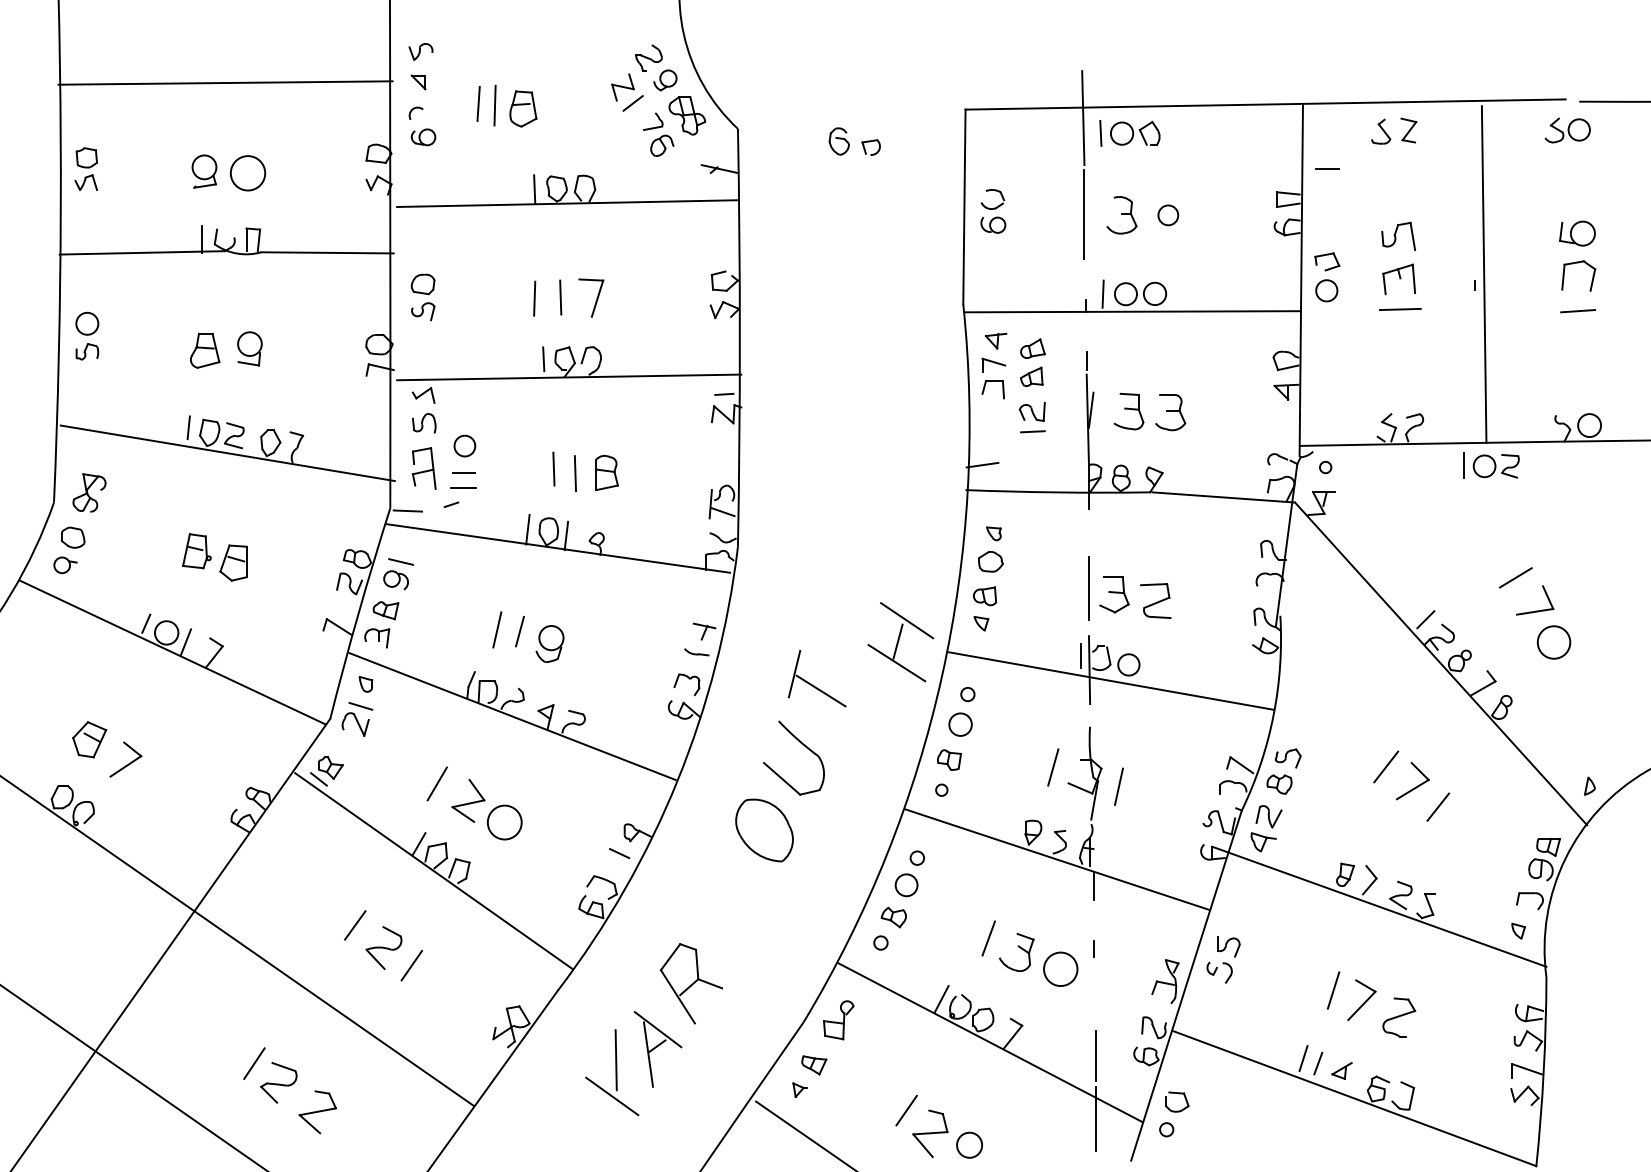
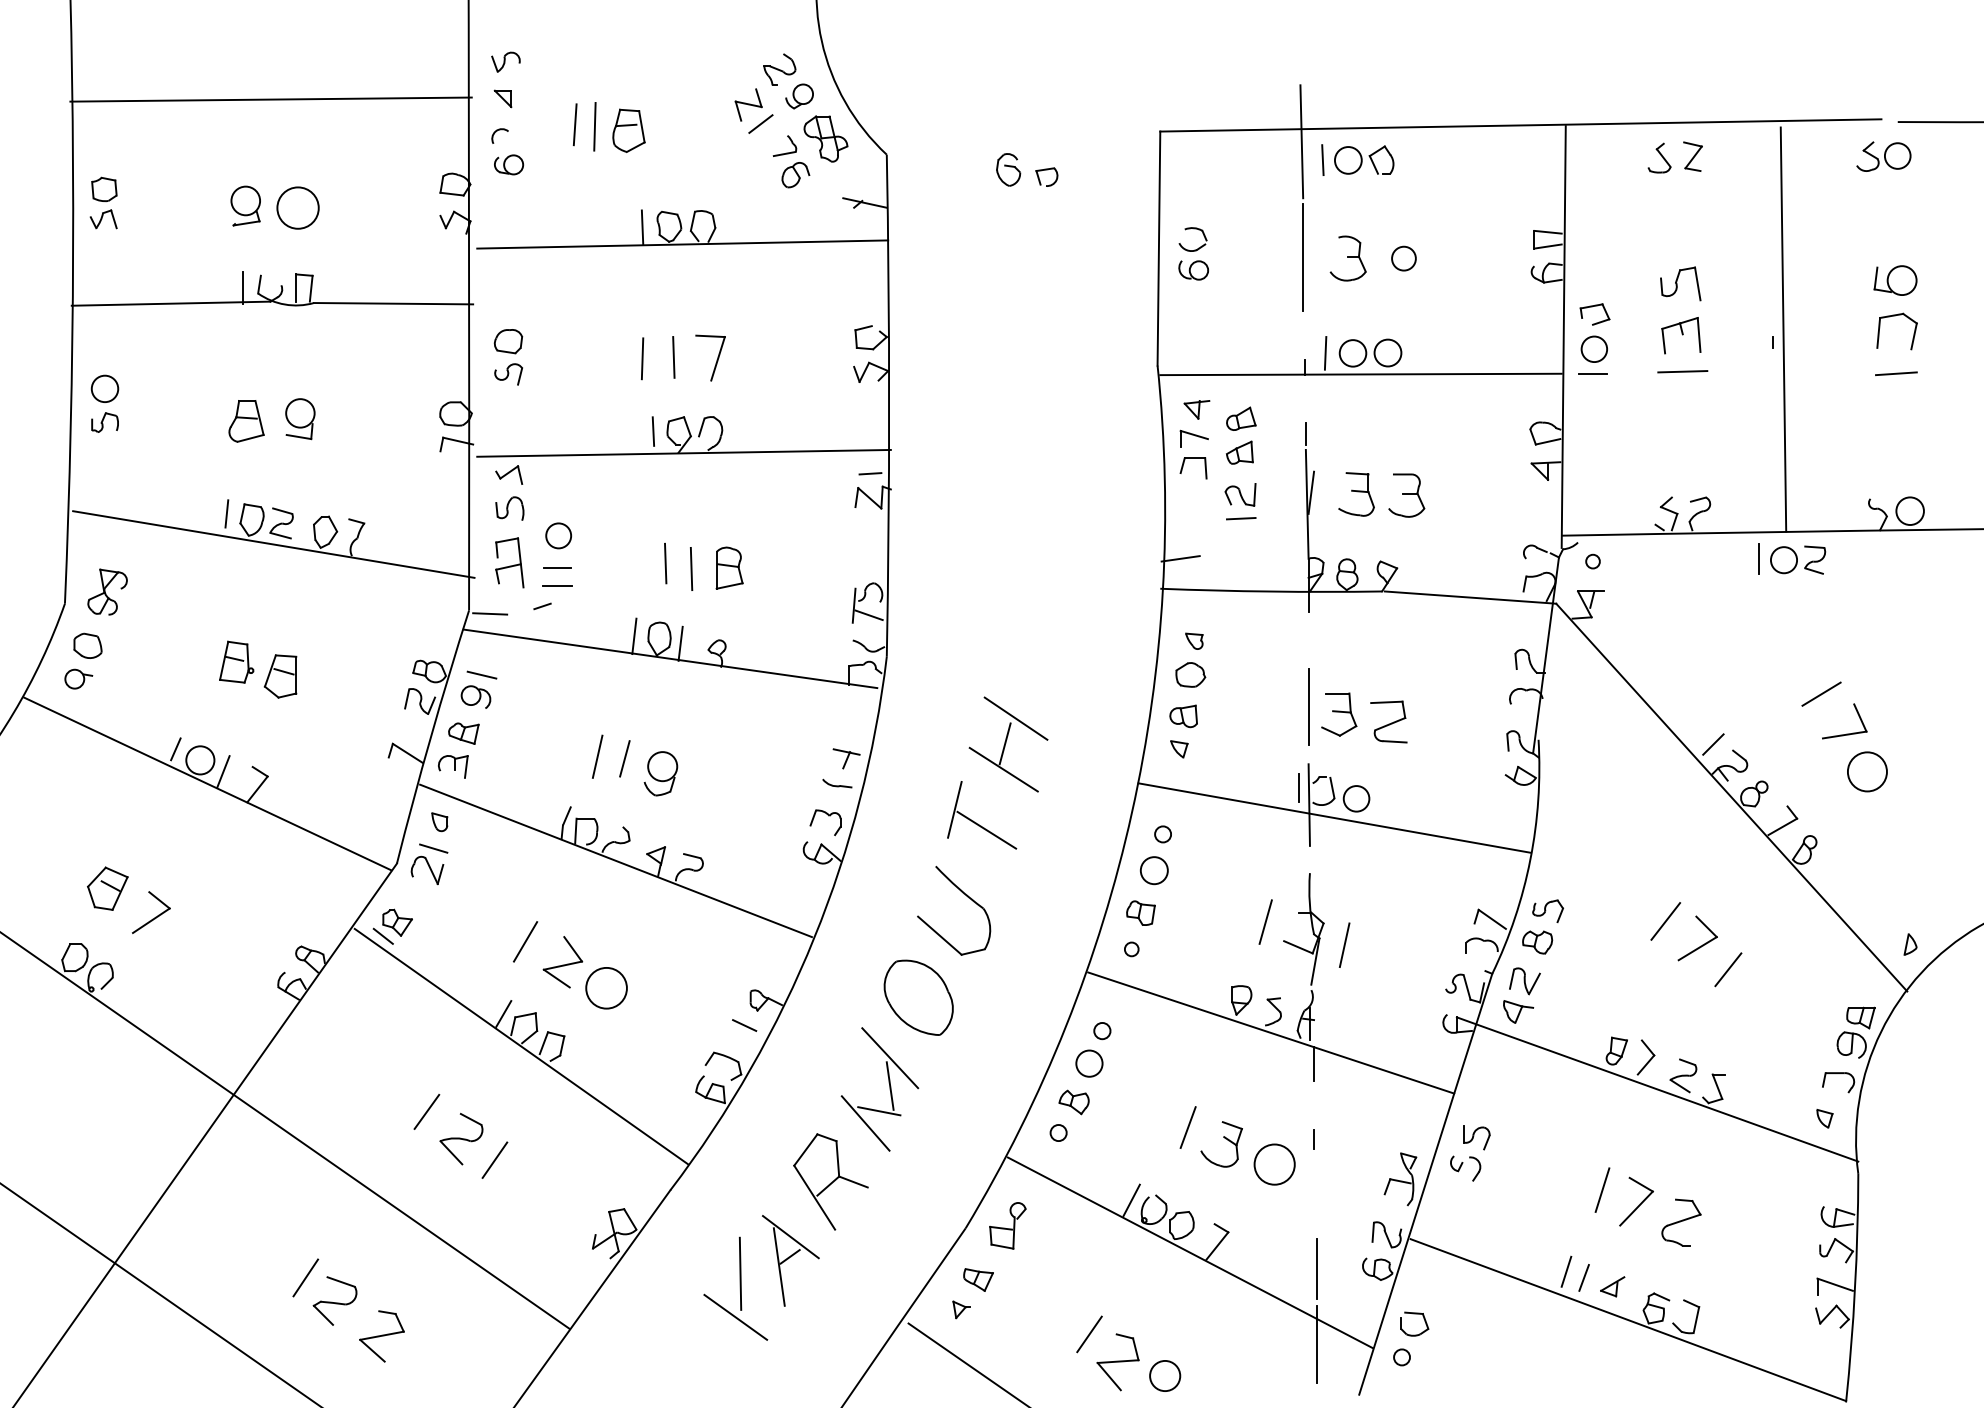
line: (1326, 168) -> (1592, 373), moved
part: (900, 642) -> (1008, 744), moved
part: (740, 906) -> (889, 1089), added

